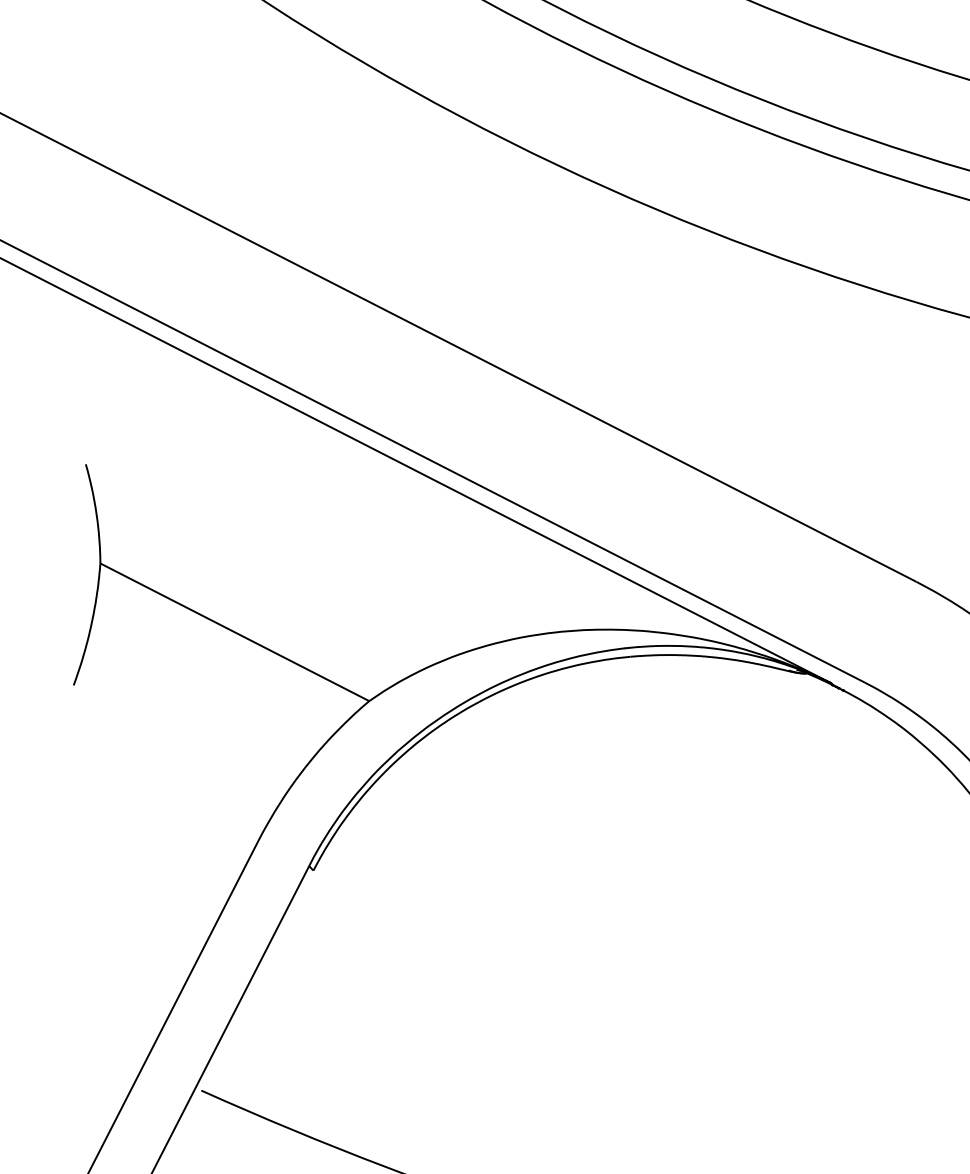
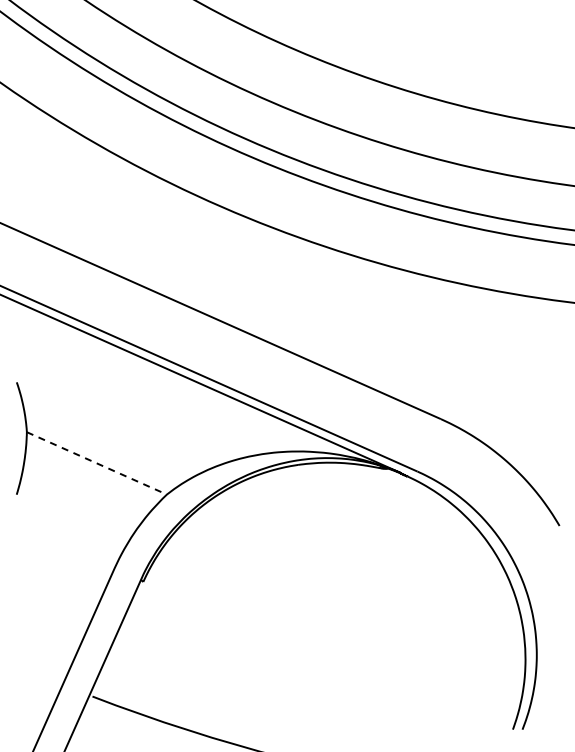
line: (234, 632) -> (96, 463), solid -> dashed

